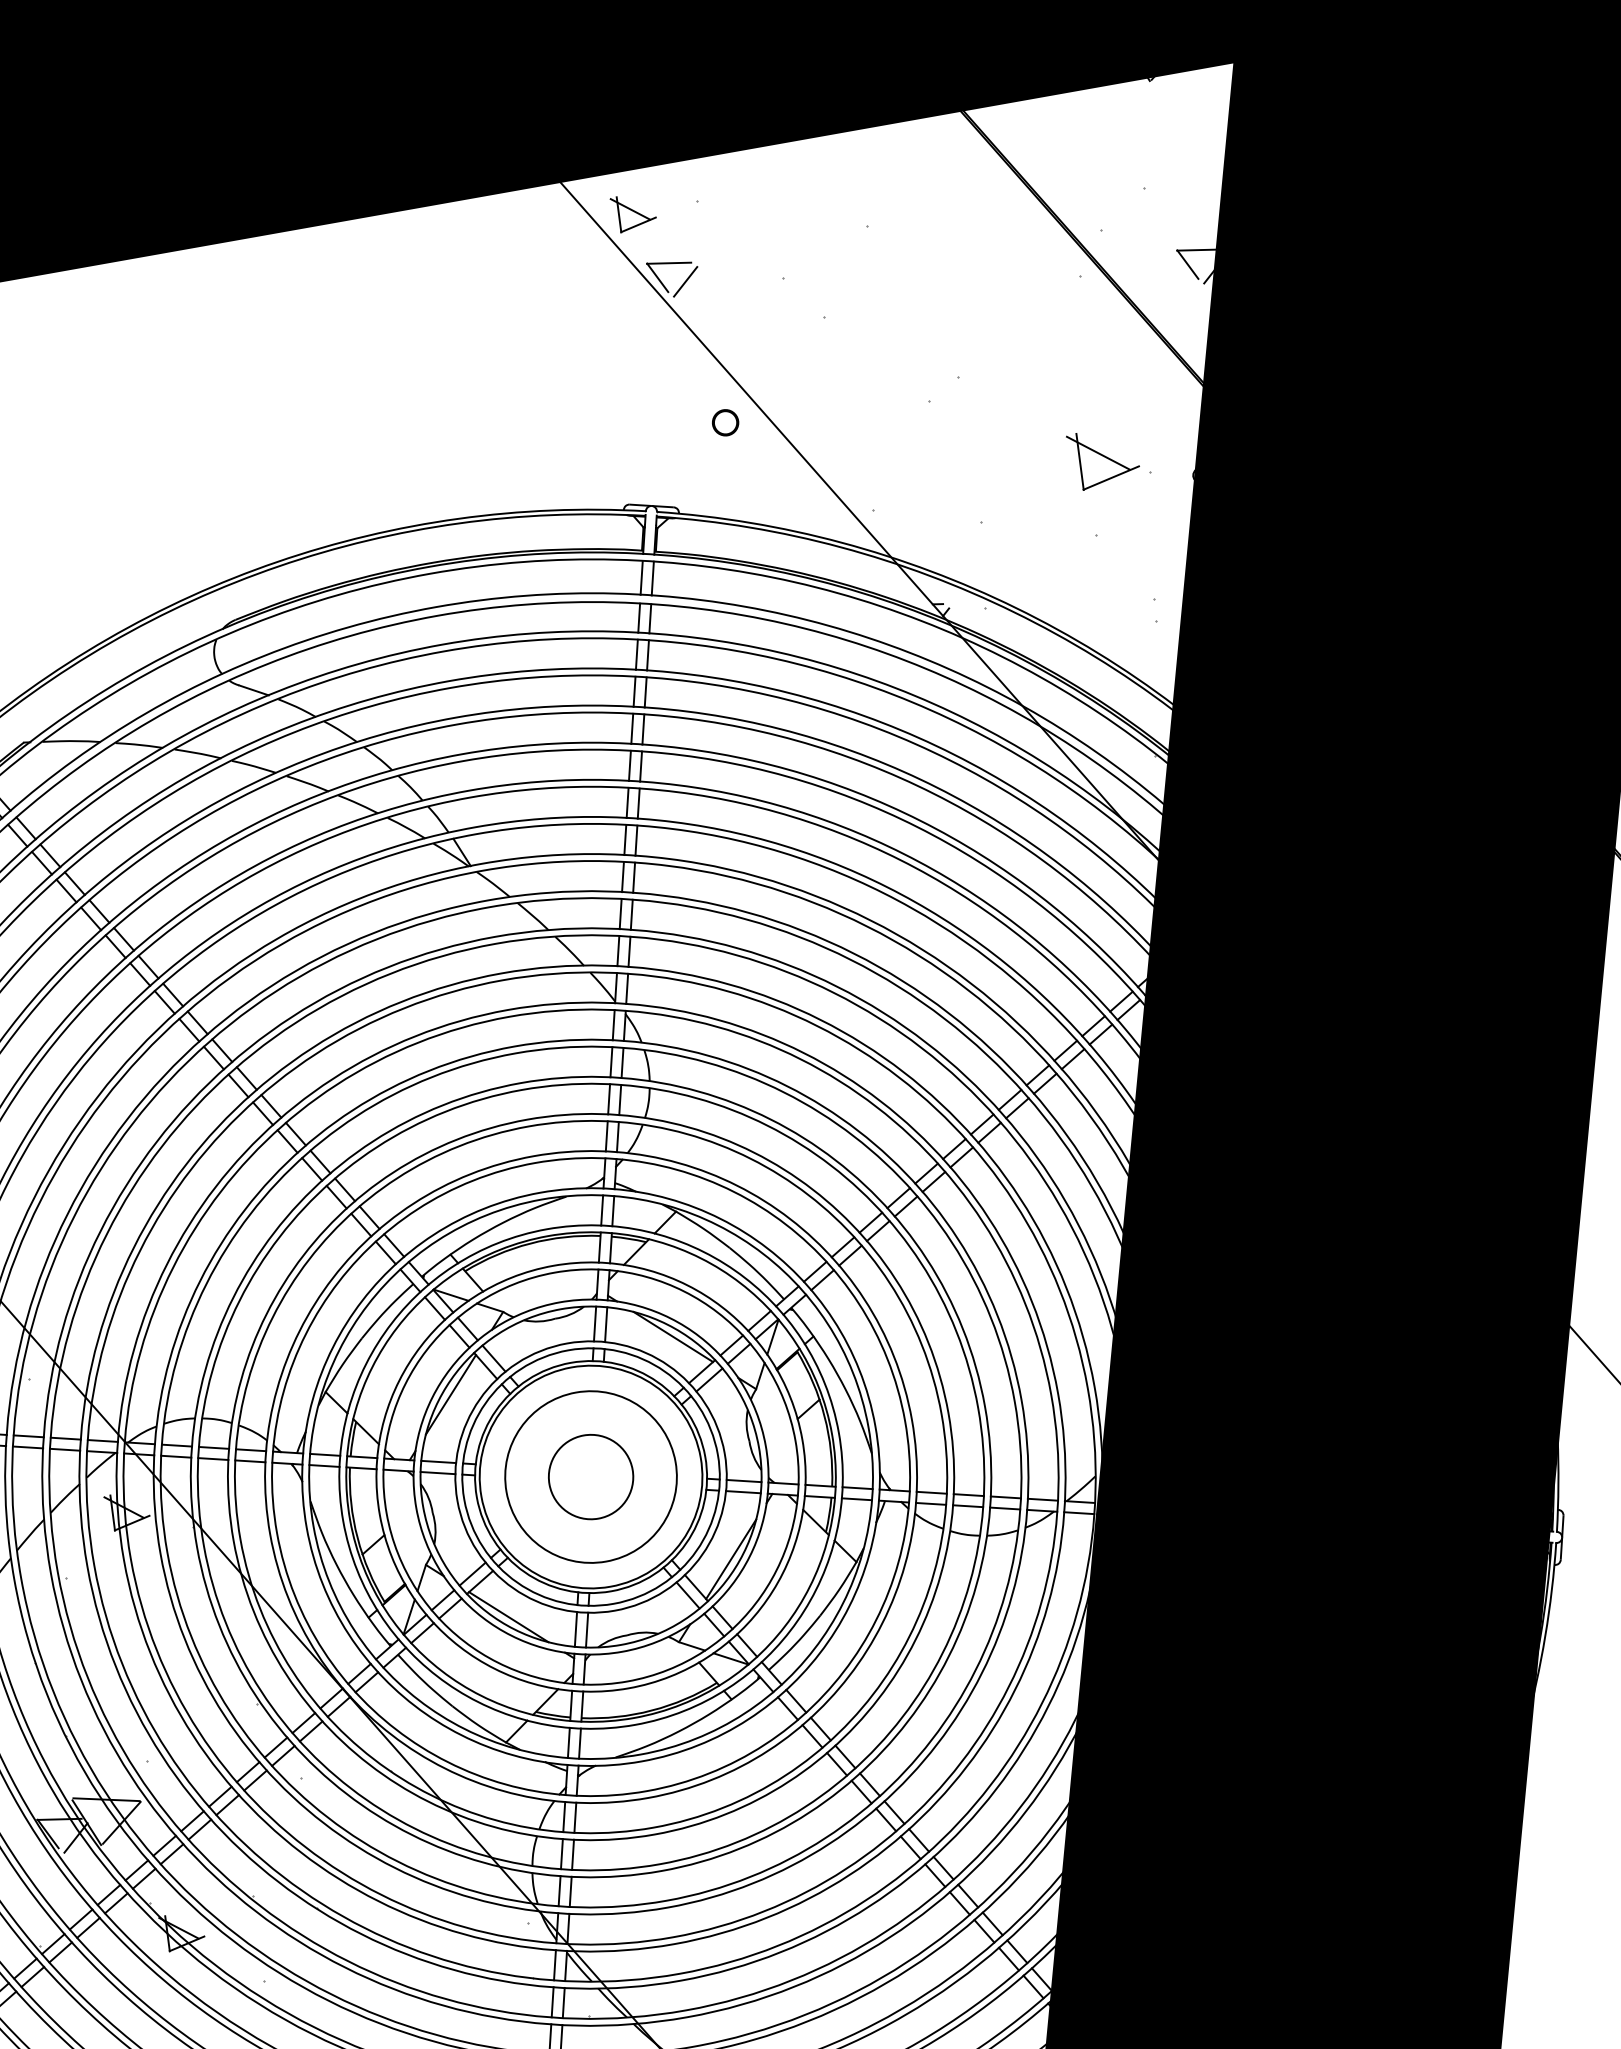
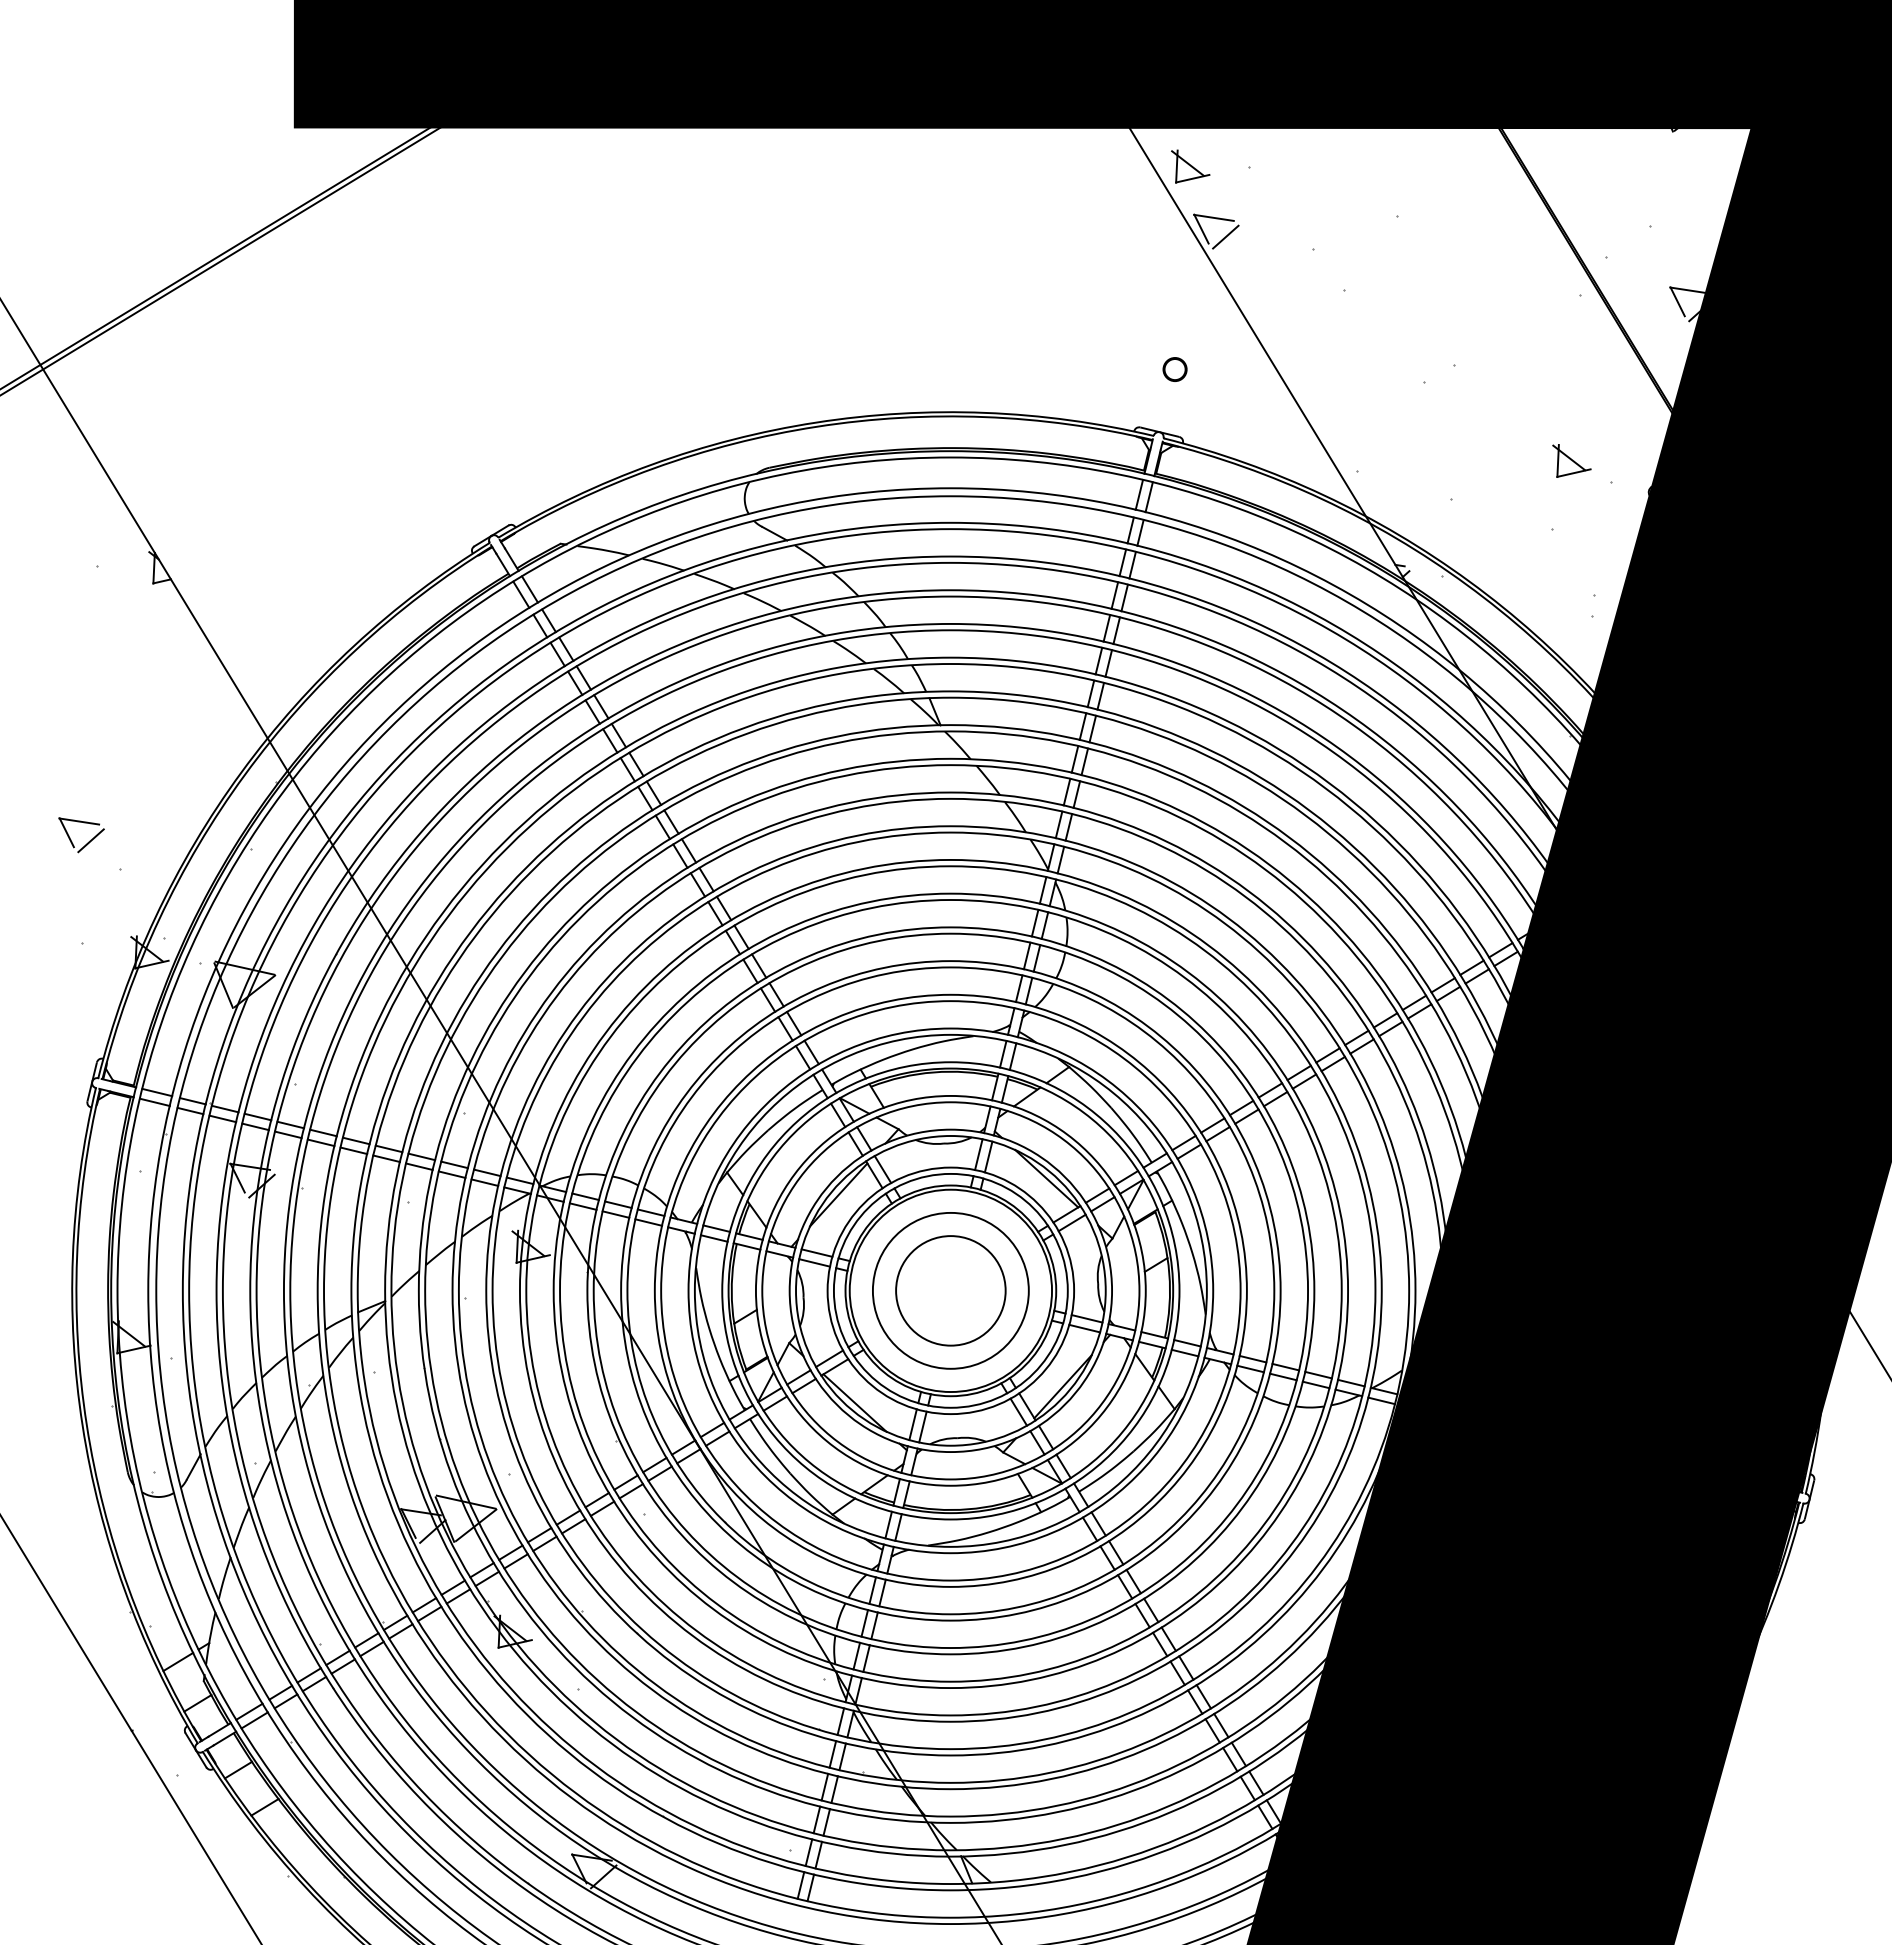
circle: (724, 422) -> (1174, 369), moved
part: (1103, 457) -> (1571, 460), size x0.62
circle: (590, 1476) -> (950, 1290), size x1.43

